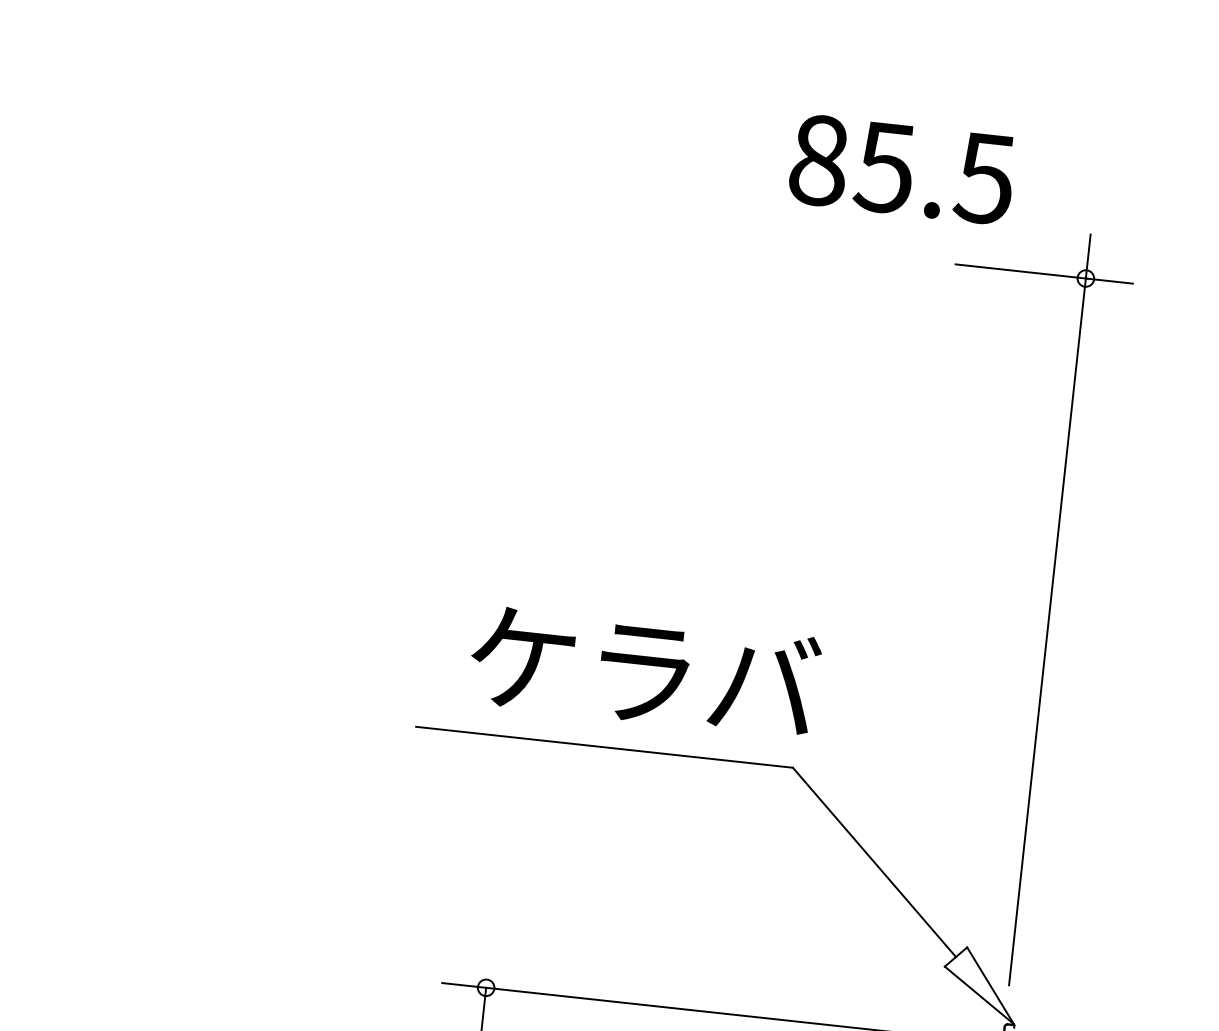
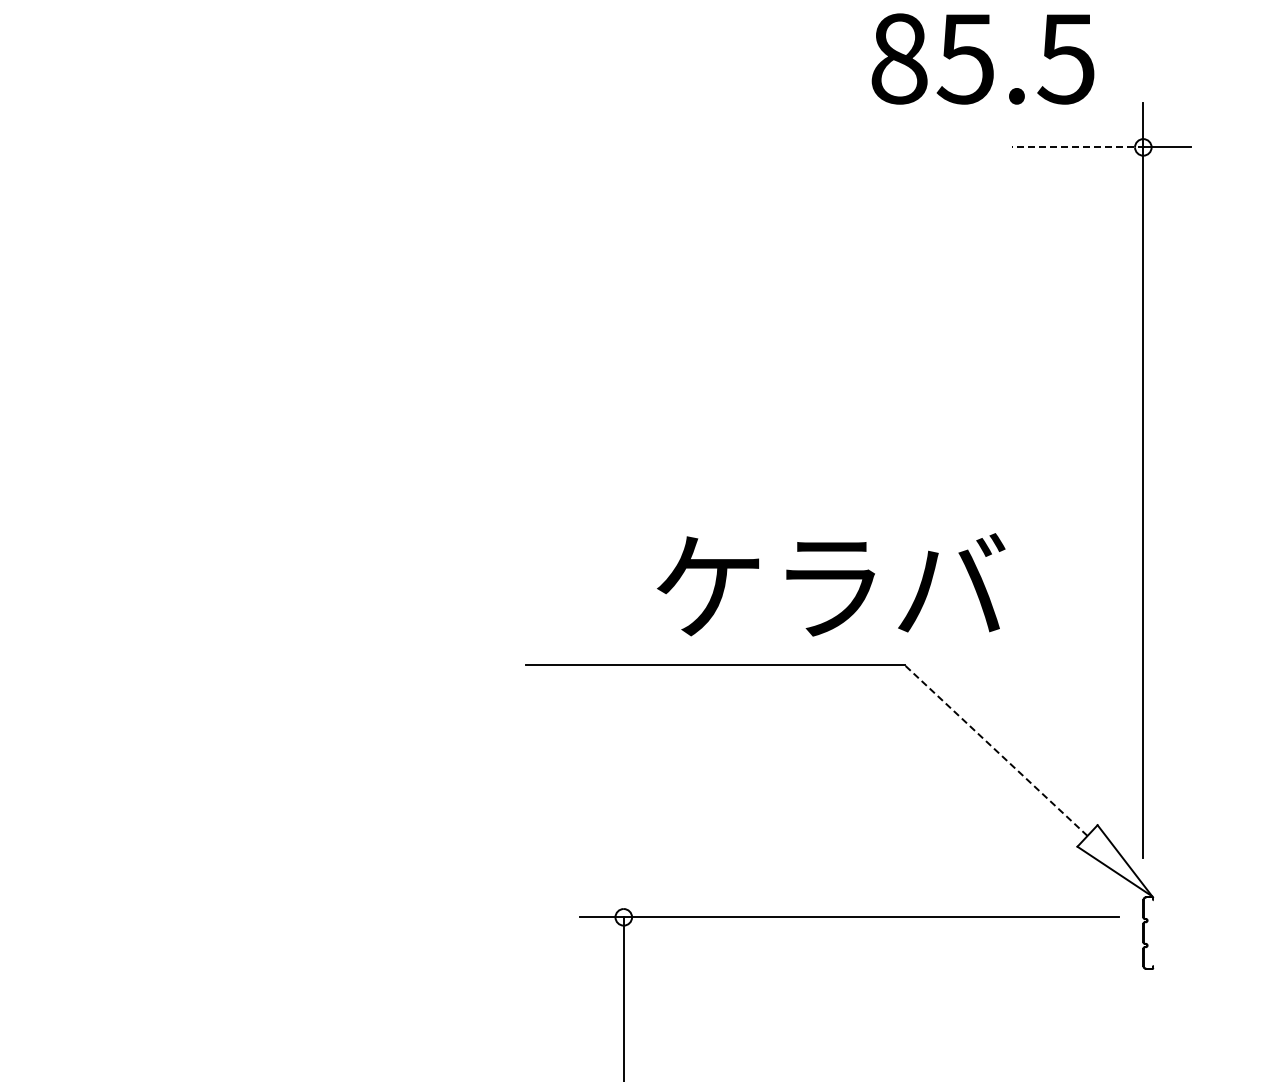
text: (901, 169) -> (982, 58), moved
line: (1021, 271) -> (1078, 147), solid -> dashed
text: (645, 670) -> (831, 584), moved
line: (874, 862) -> (996, 750), solid -> dashed

